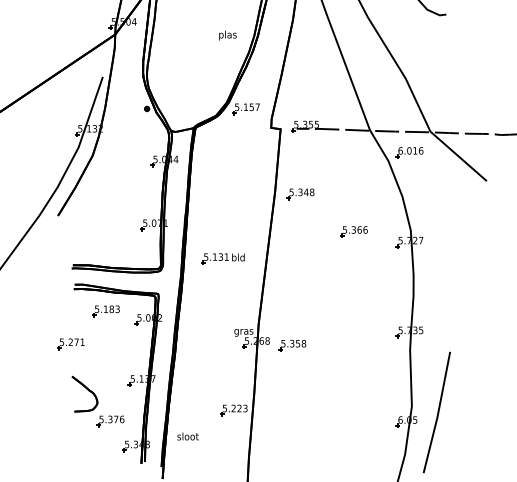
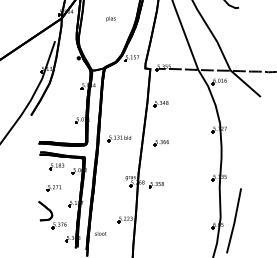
text: (226, 34) -> (110, 18), moved
part: (351, 232) -> (160, 143), moved
part: (69, 344) -> (53, 188), moved

